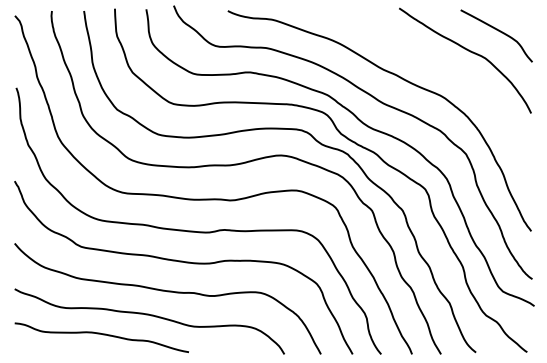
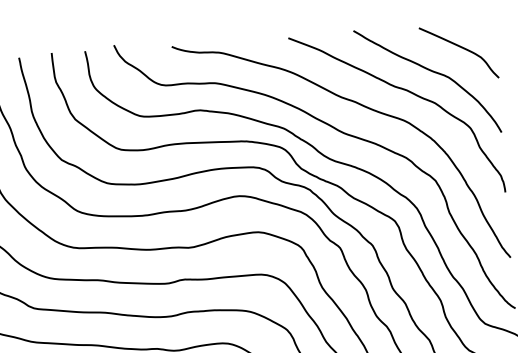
curve: (444, 68) -> (406, 91), added

